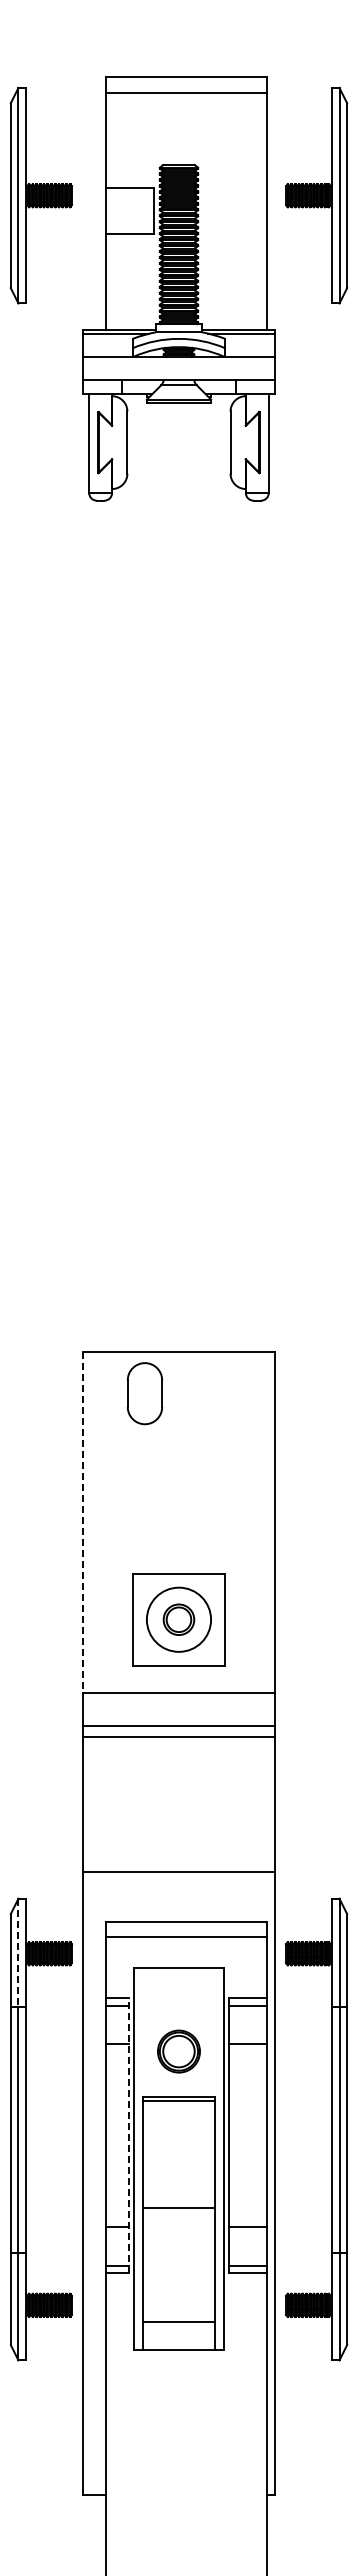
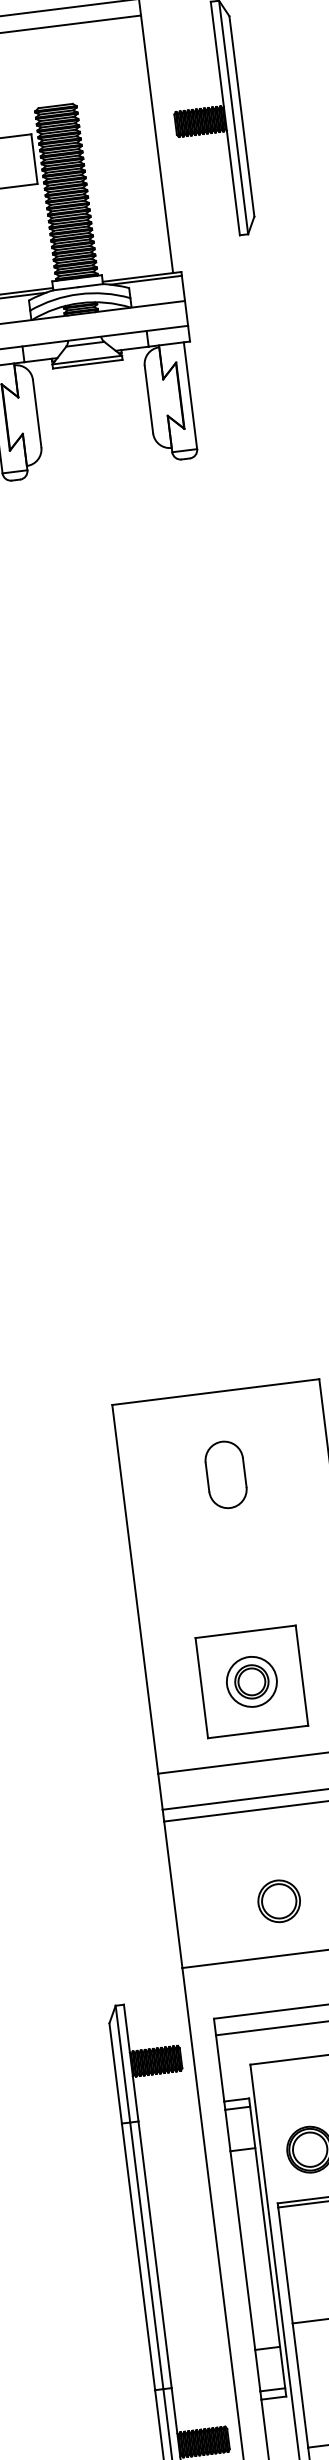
part: (144, 1393) -> (225, 1474), moved
line: (83, 1522) -> (135, 1589), dashed -> solid
circle: (178, 1619) -> (251, 1681), size x0.71
part: (178, 1822) -> (278, 1901), added
line: (18, 1952) -> (122, 2064), dashed -> solid
line: (129, 2135) -> (267, 2247), dashed -> solid

